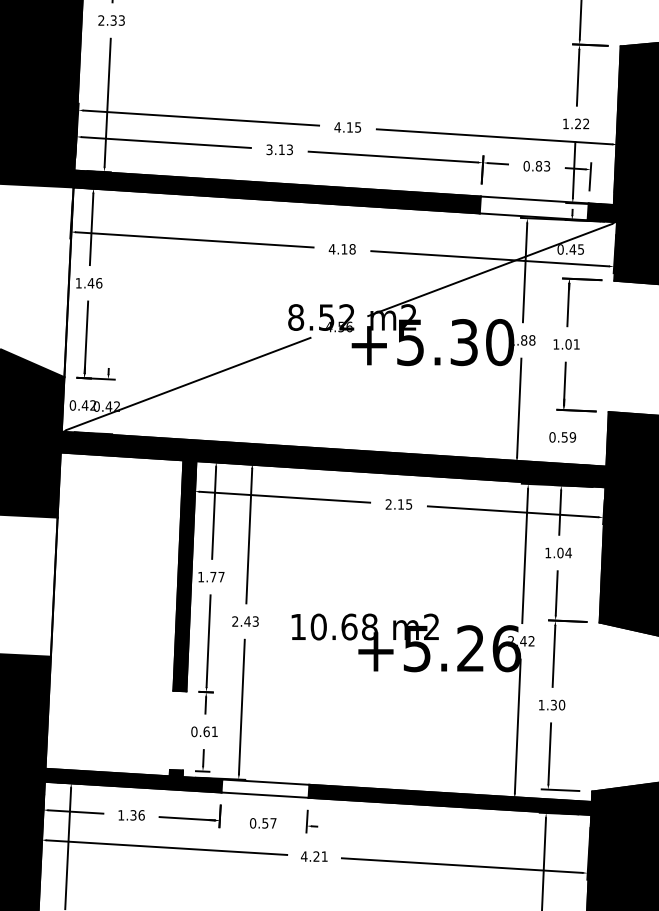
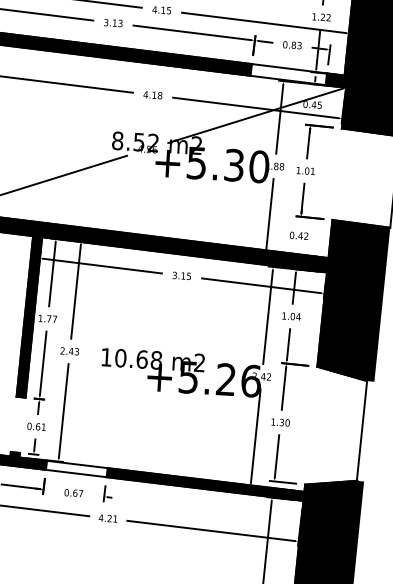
text: (568, 437) -> (303, 236), 0.59 -> 0.42
text: (388, 504) -> (174, 275), 2.15 -> 3.15
text: (265, 823) -> (75, 493), 0.57 -> 0.67

